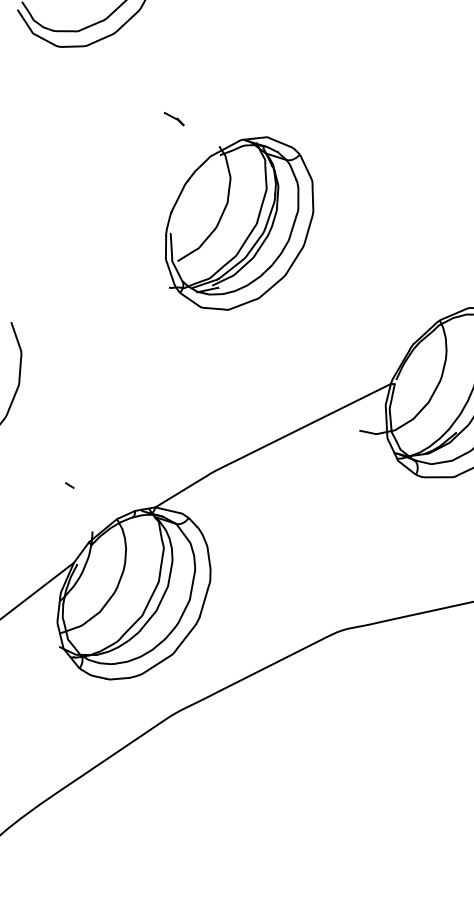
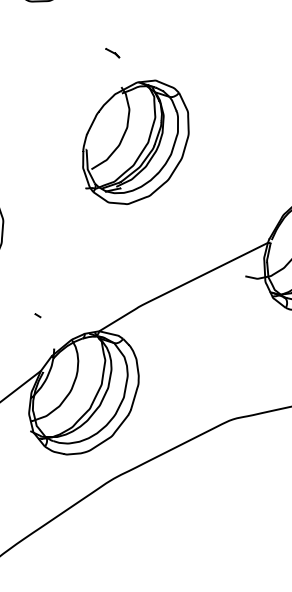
part: (239, 223) -> (135, 142), moved

